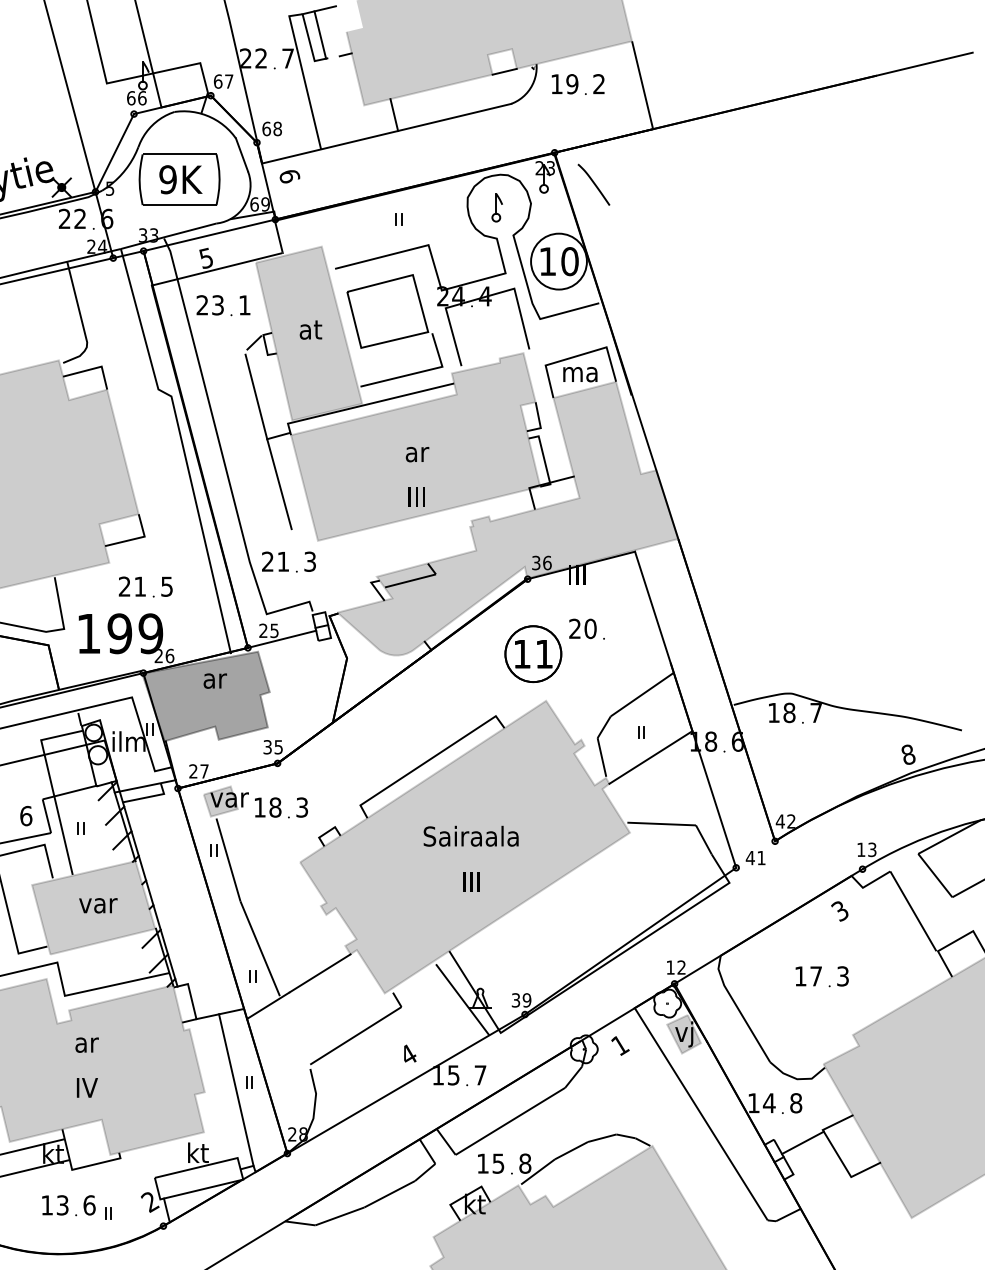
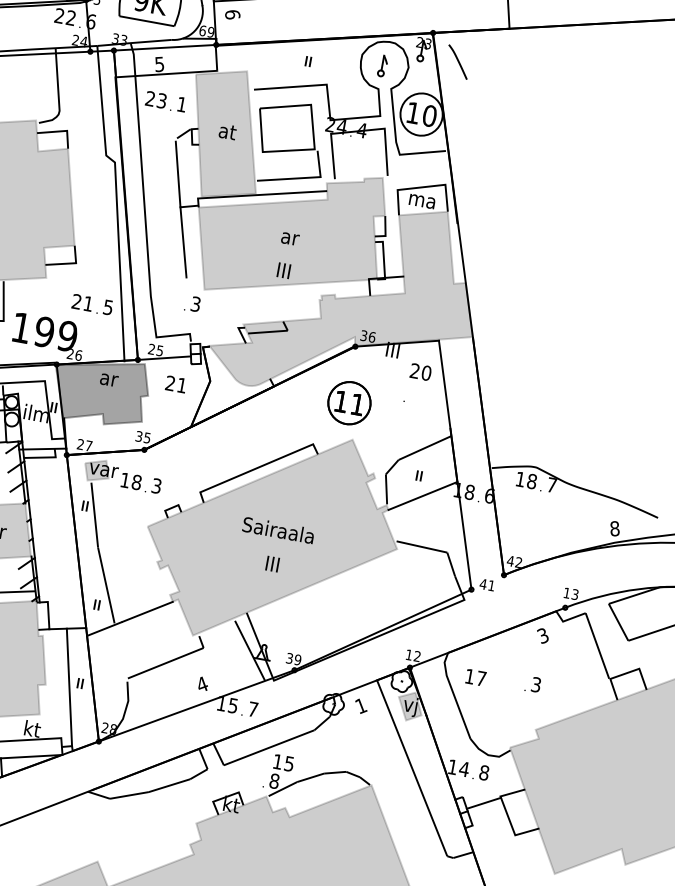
text: (275, 561) -> (176, 384), moved
text: (145, 586) -> (92, 304), moved
text: (582, 628) -> (420, 371), moved
text: (808, 976) -> (475, 677), moved
text: (491, 1163) -> (284, 762), moved

